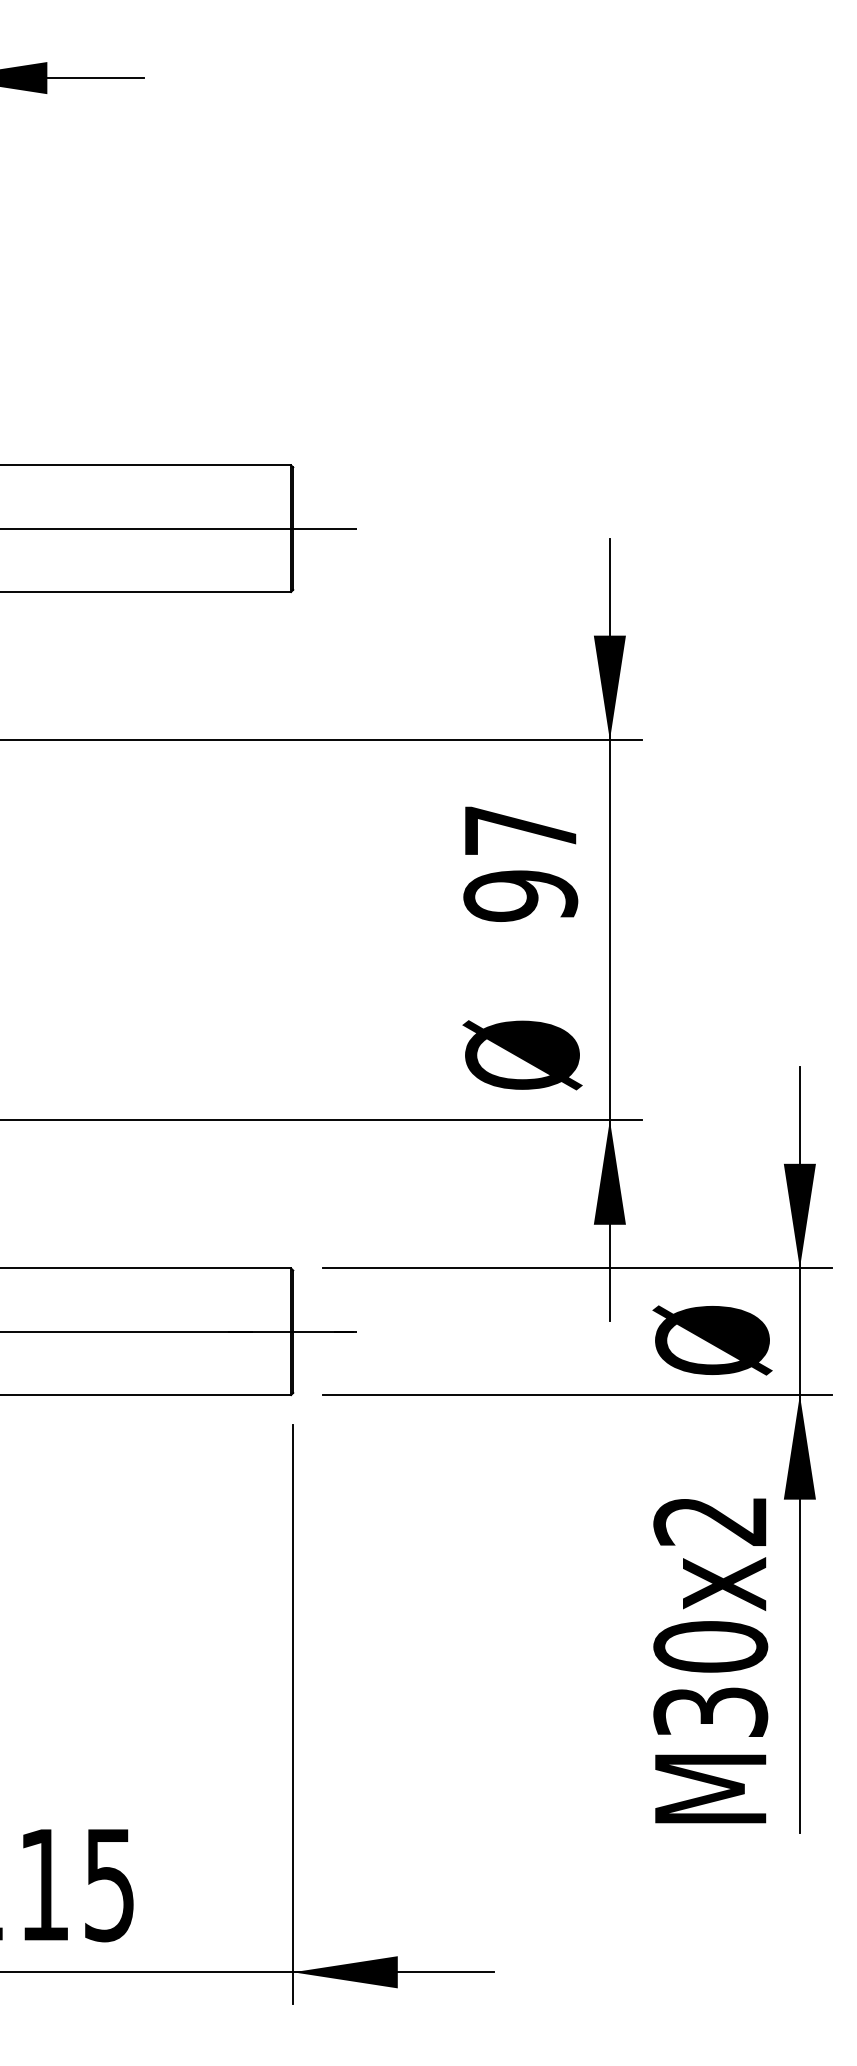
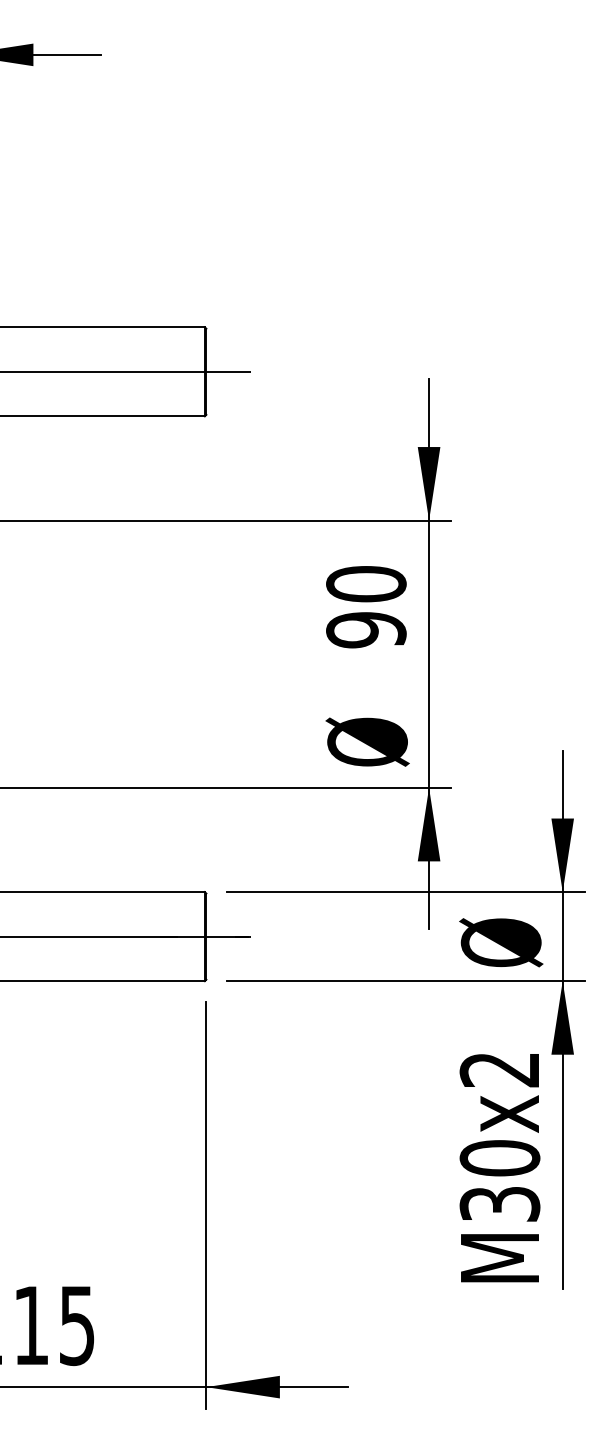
text: (520, 831) -> (366, 584), 97 -> 90

